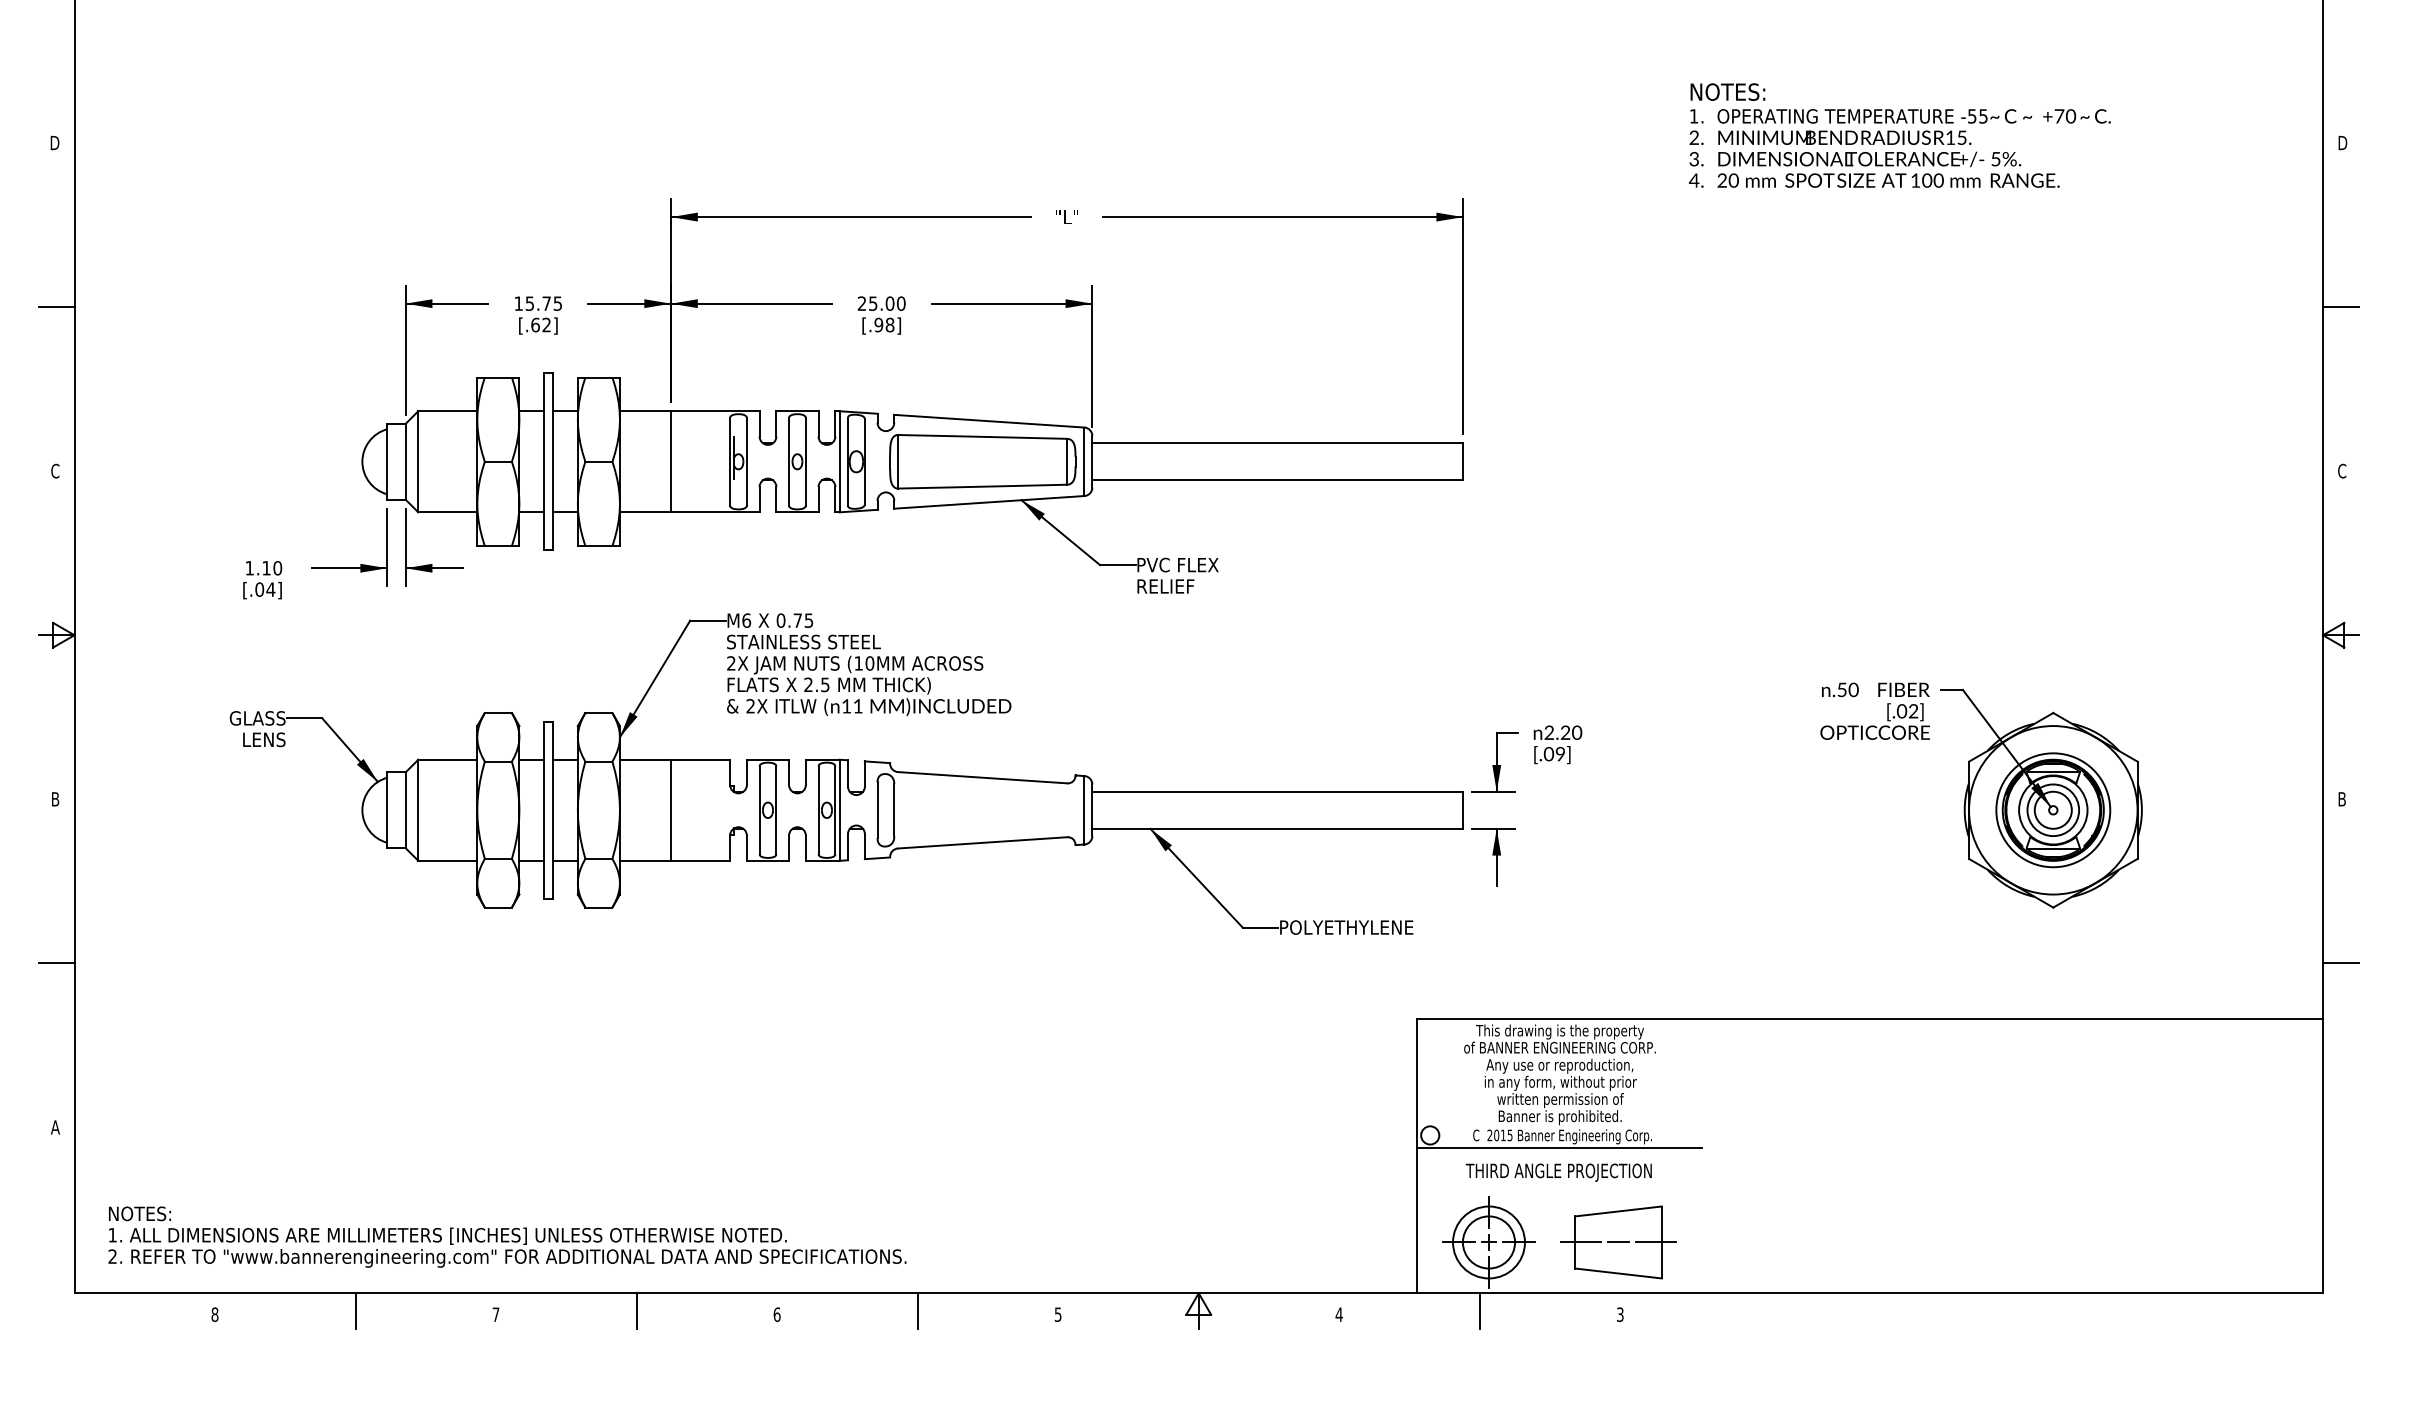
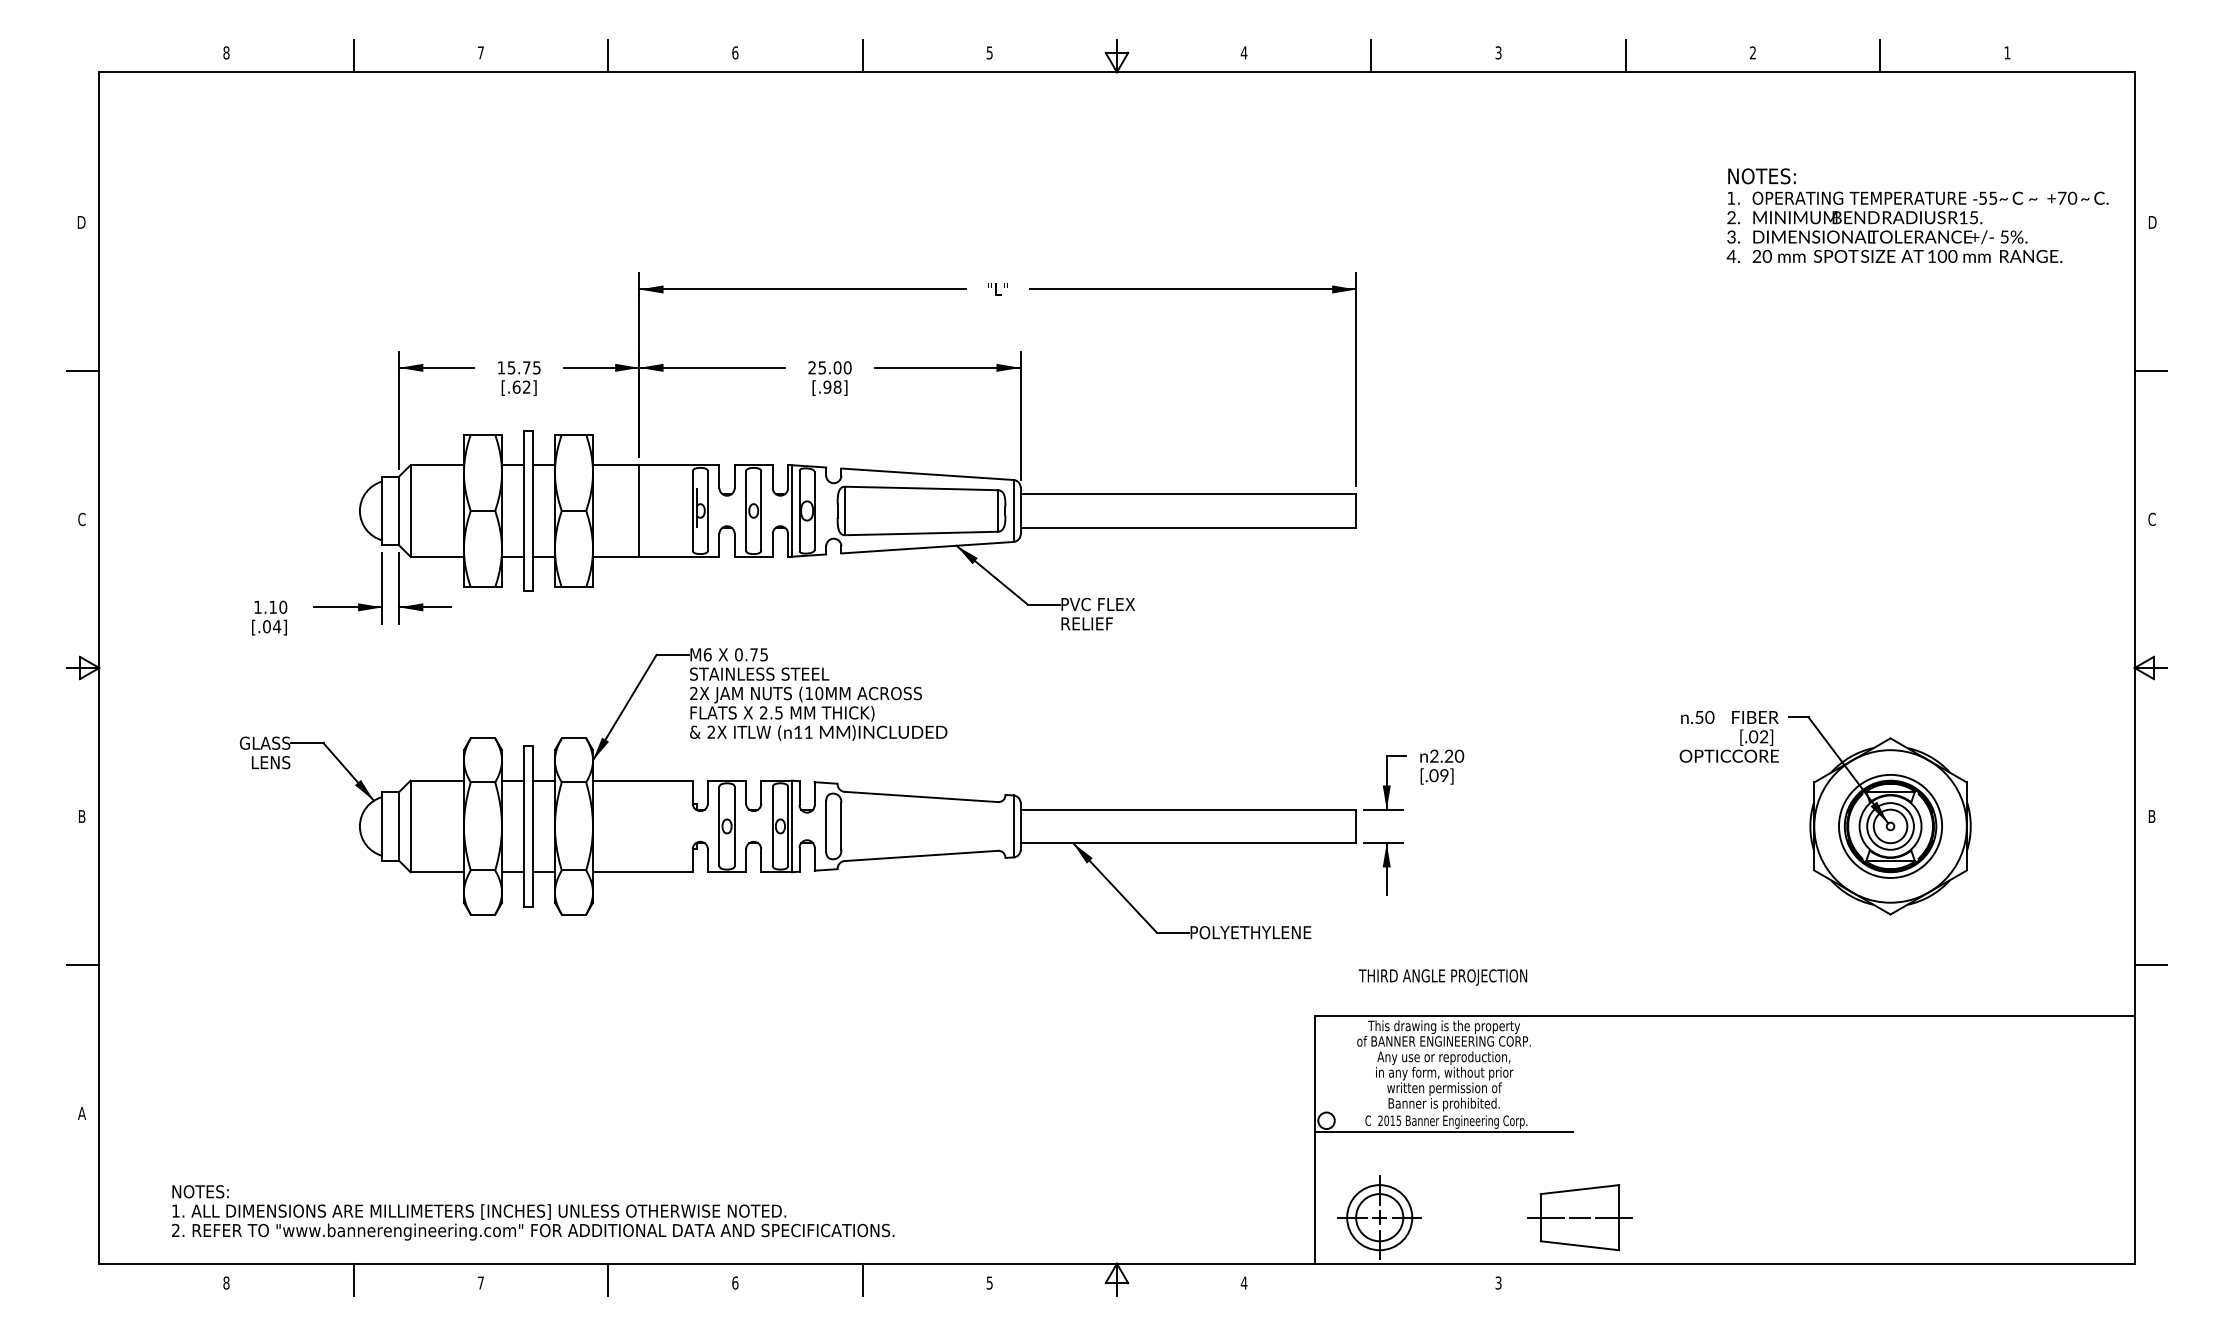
text: (1899, 135) -> (1917, 215), moved
line: (671, 810) -> (639, 826), removed
text: (1558, 1172) -> (1442, 977), moved
text: (507, 1236) -> (533, 1212), moved
part: (1617, 1242) -> (1579, 1217), moved
line: (1479, 1310) -> (1371, 1279), removed

